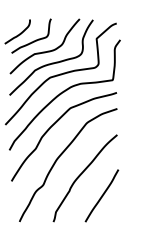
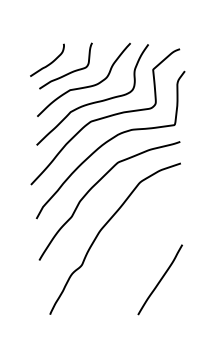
curve: (80, 176) -> (131, 253), removed

